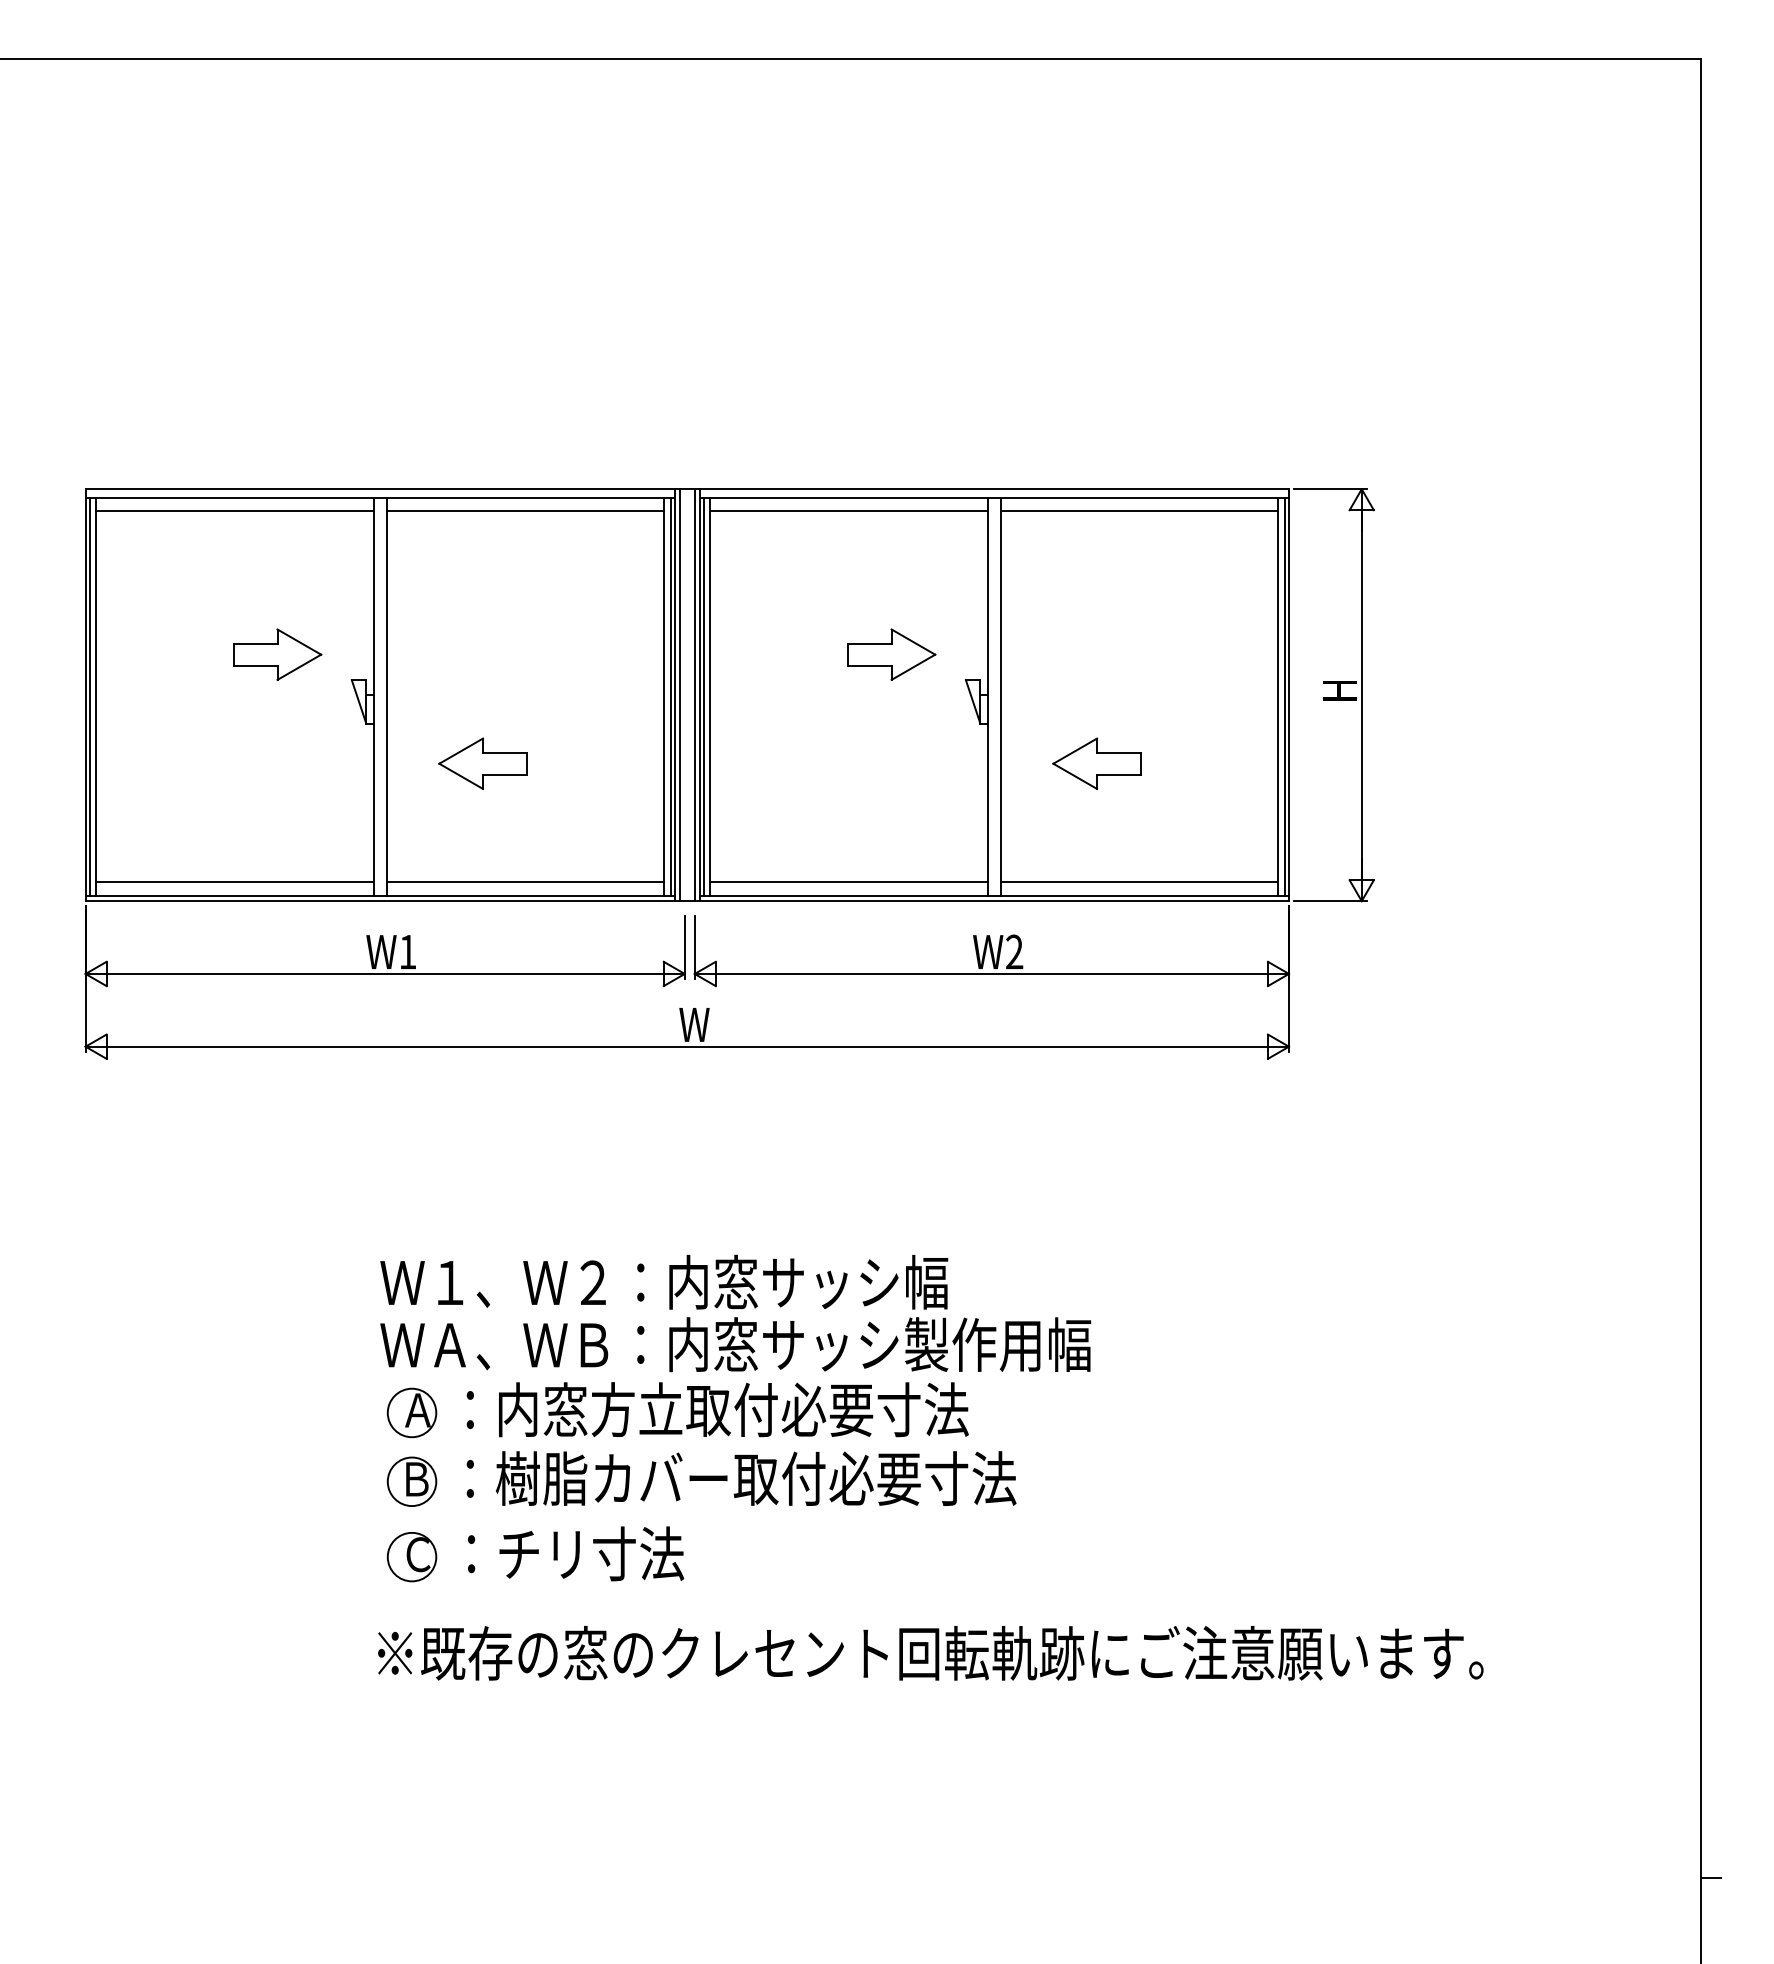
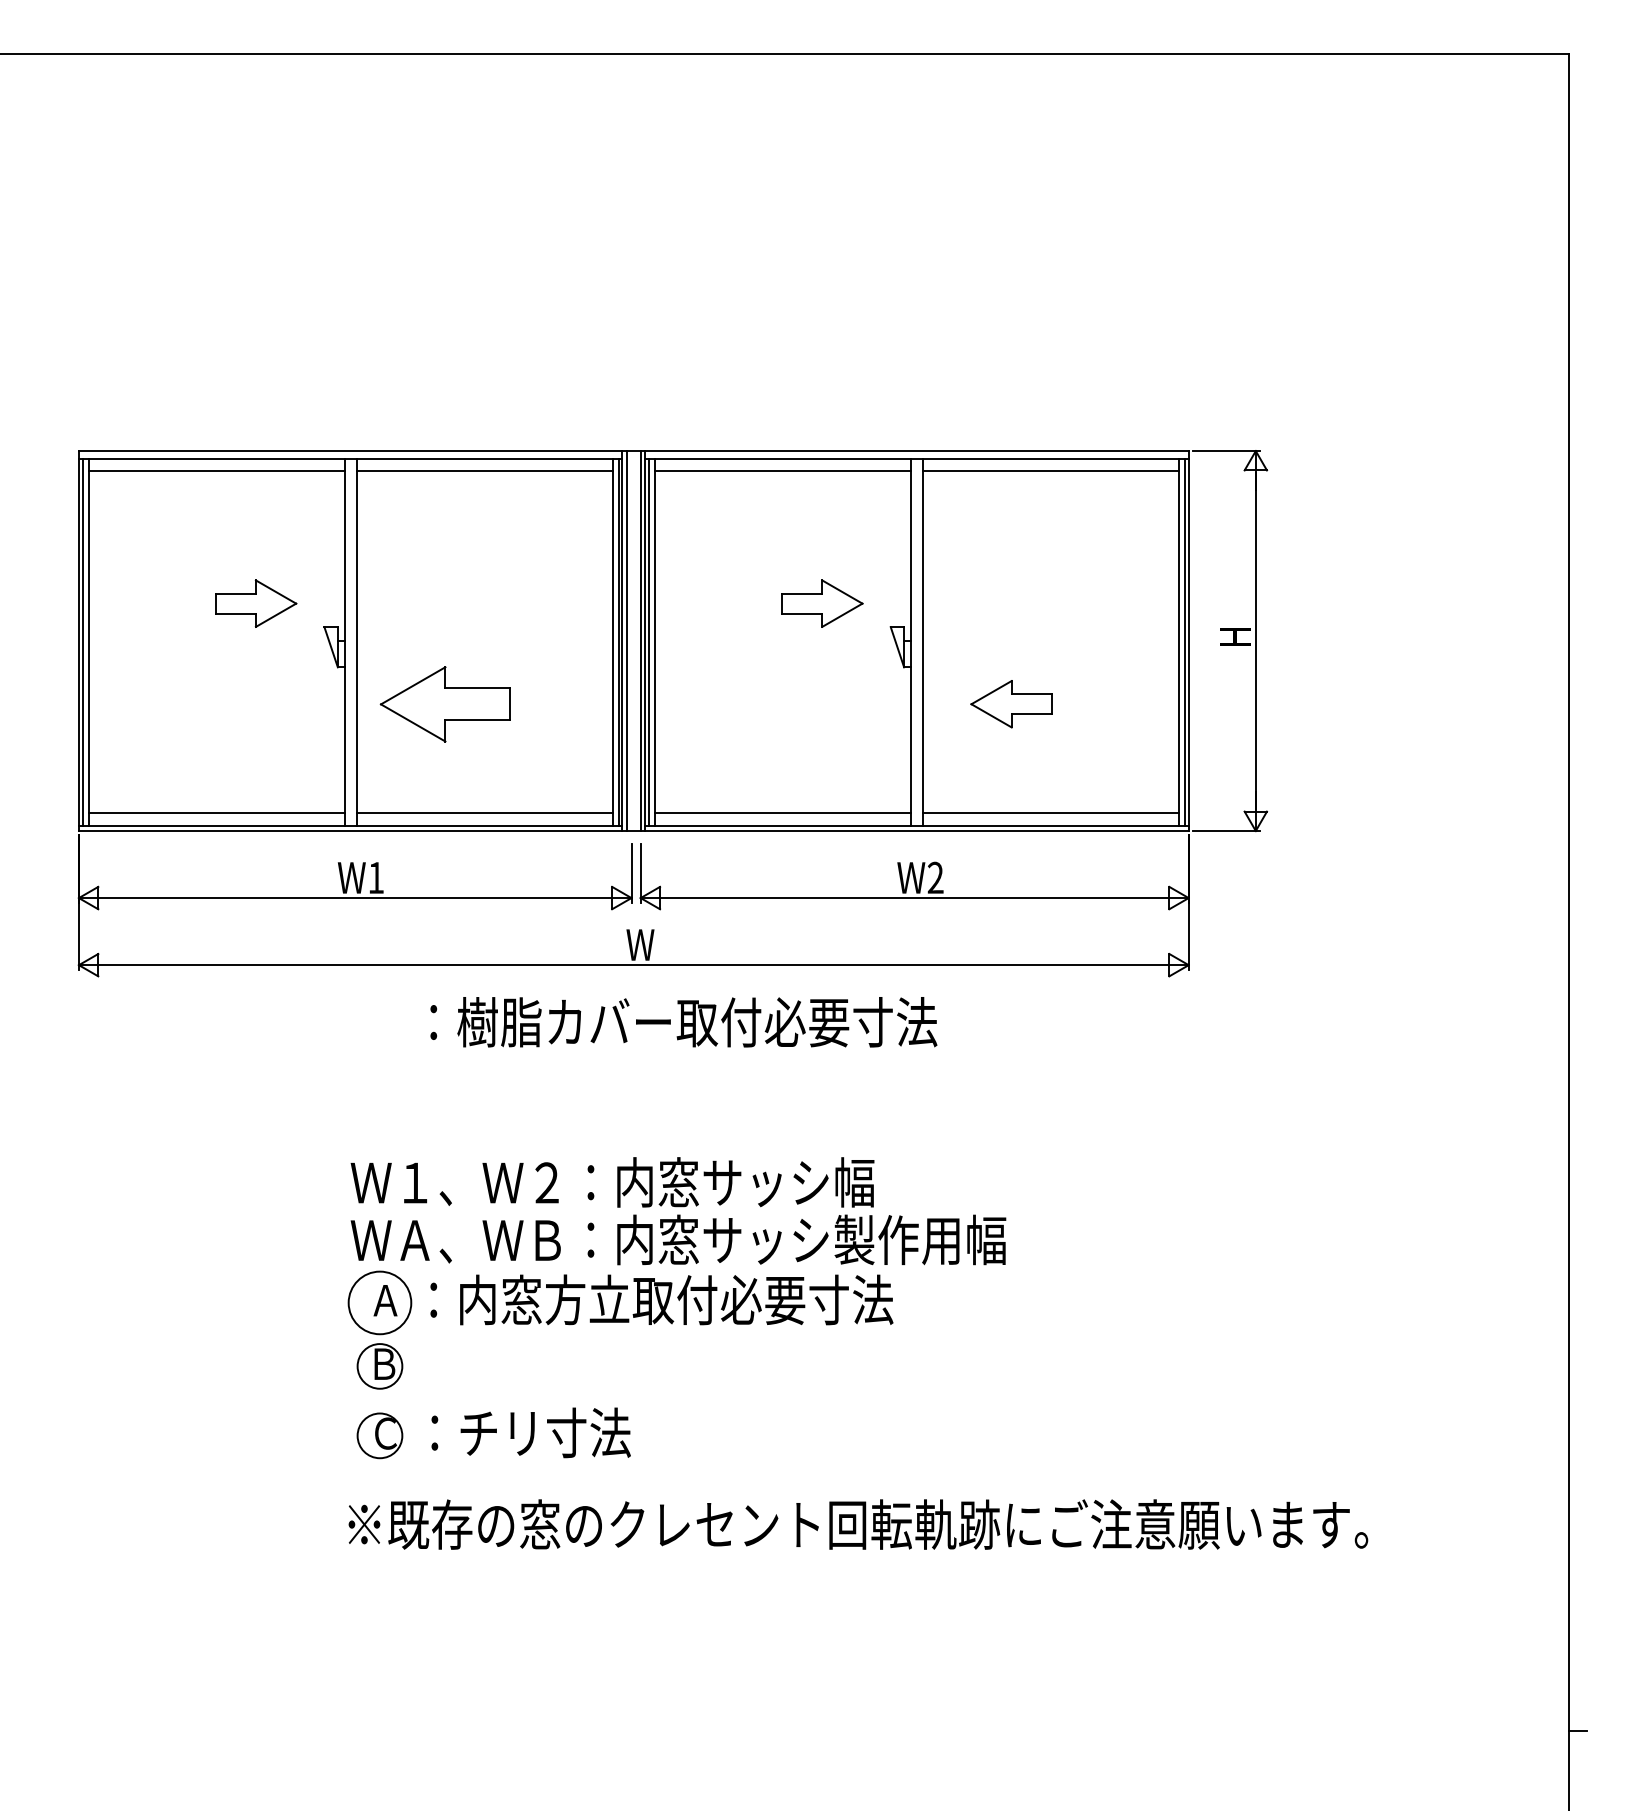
part: (482, 763) -> (444, 703), size x1.6
circle: (411, 1412) -> (379, 1302), size x1.4
text: (741, 1478) -> (683, 1022), moved

